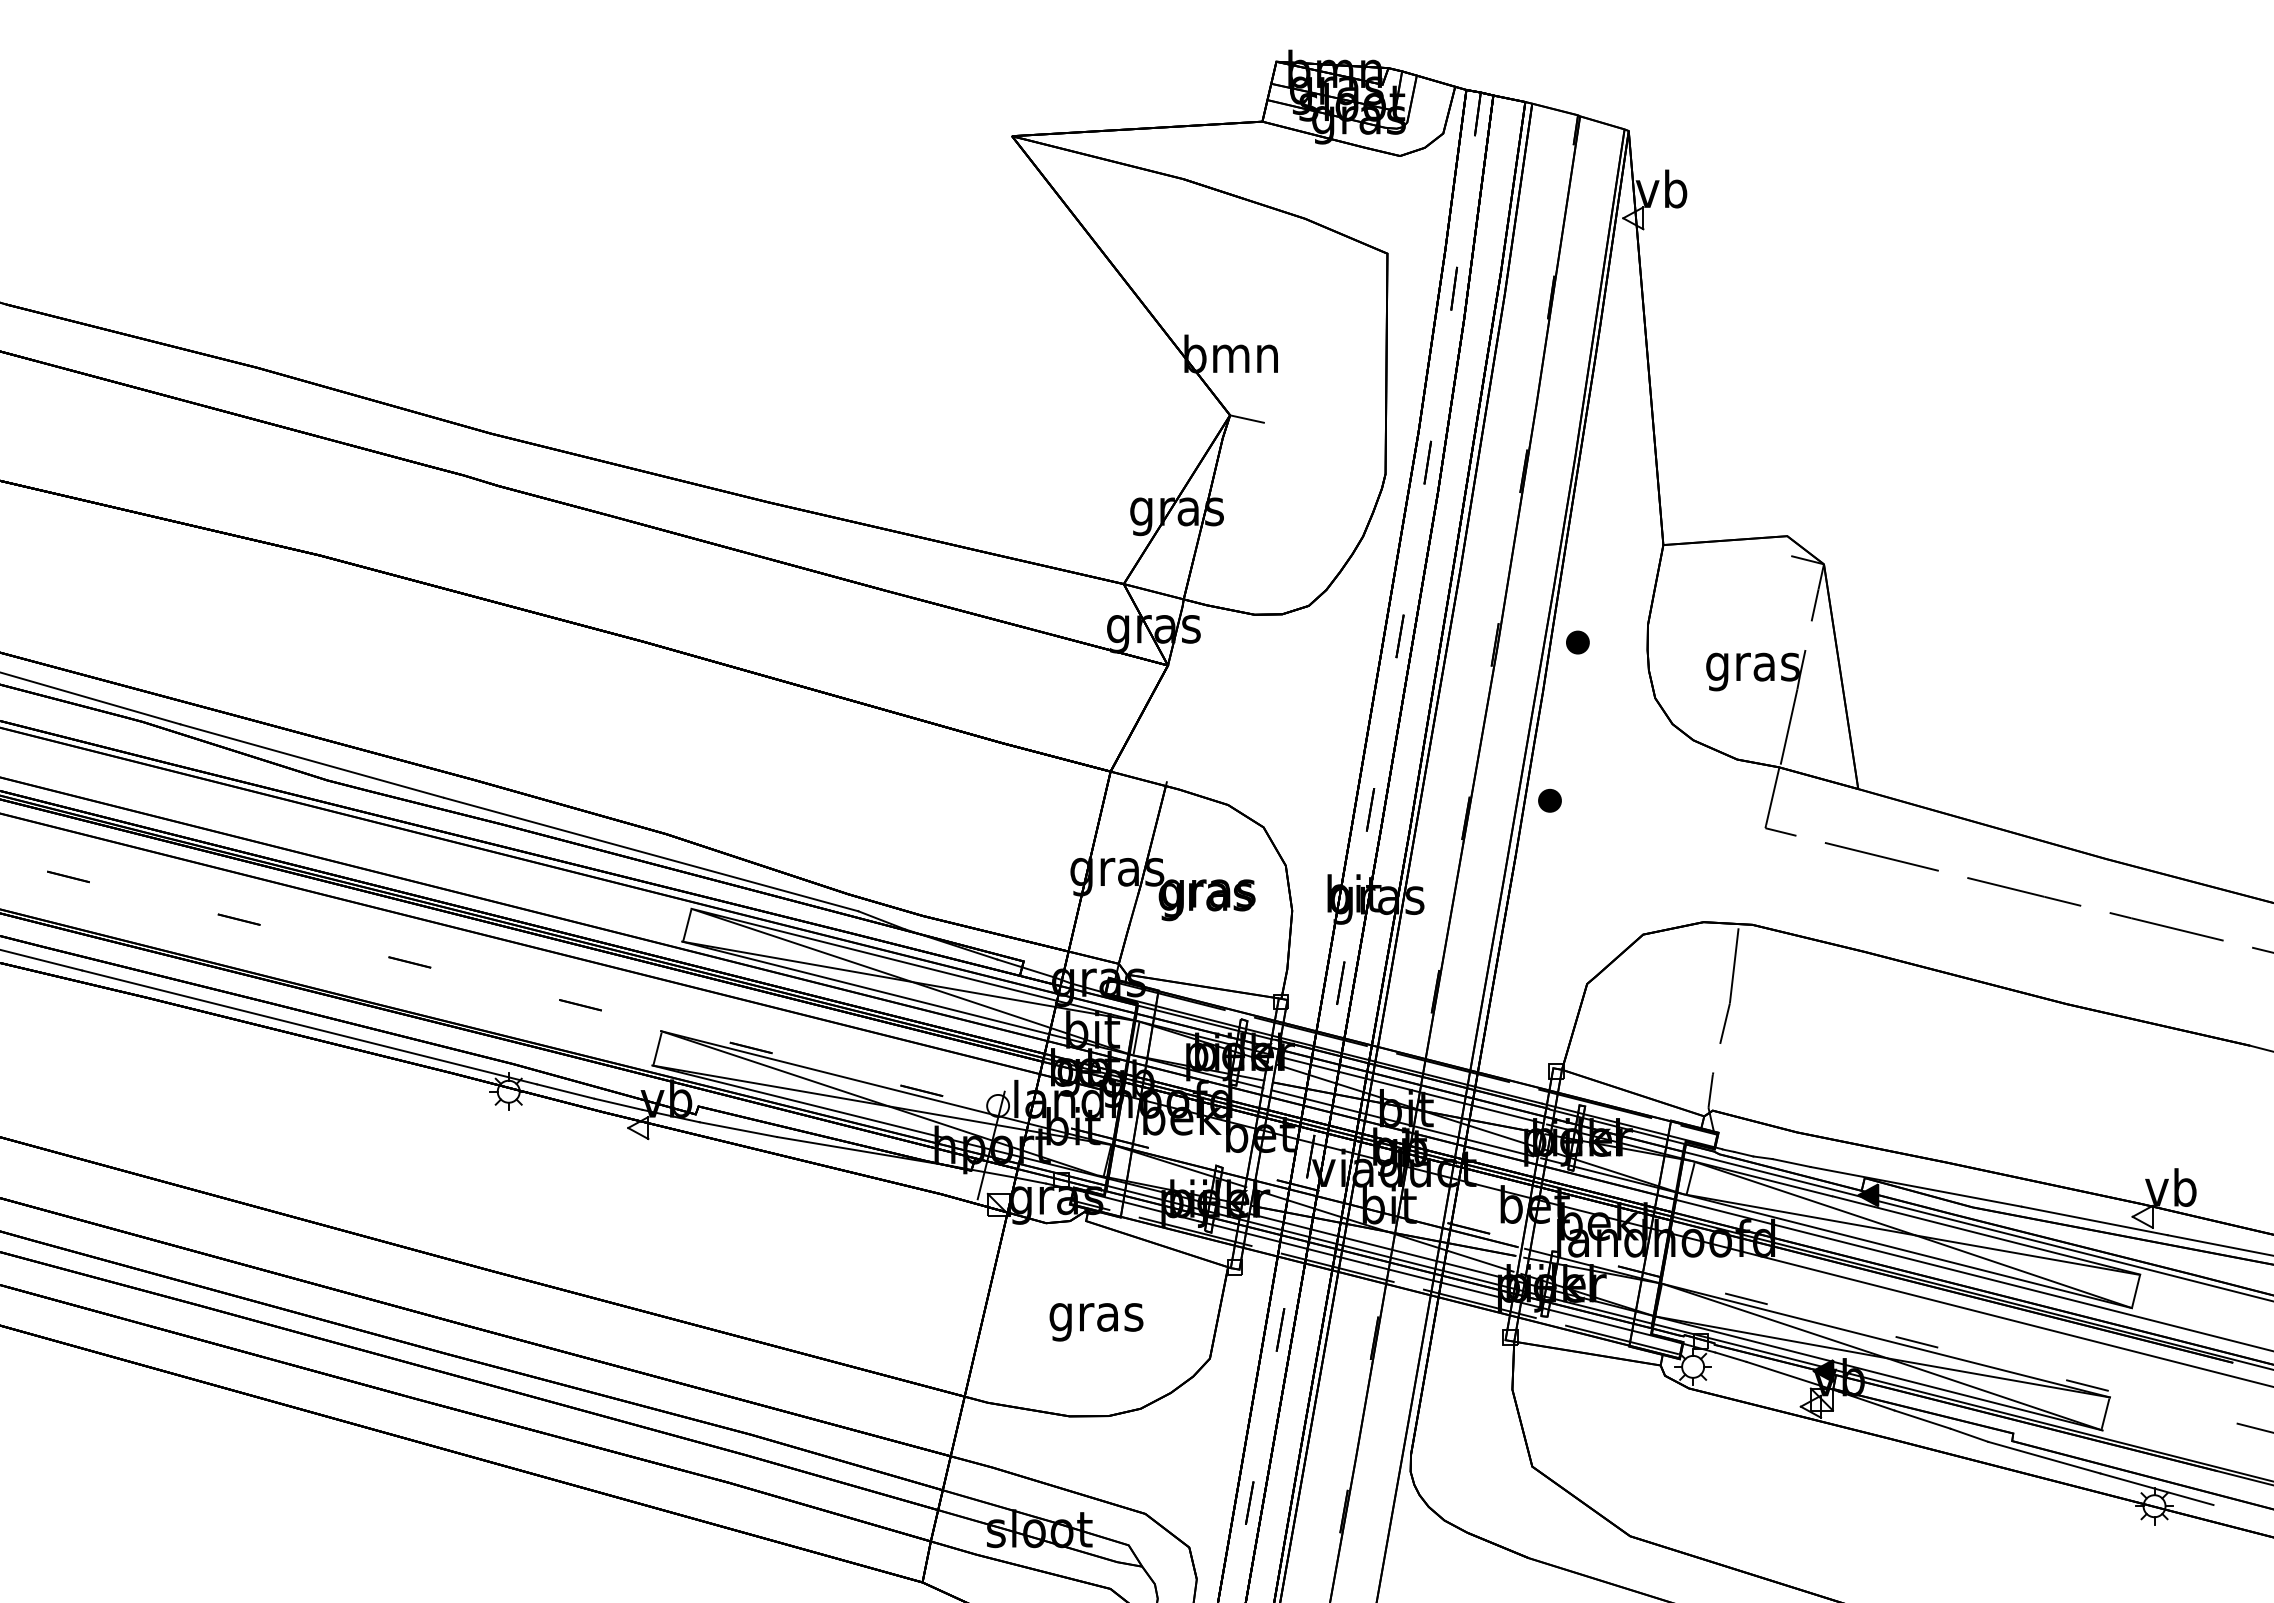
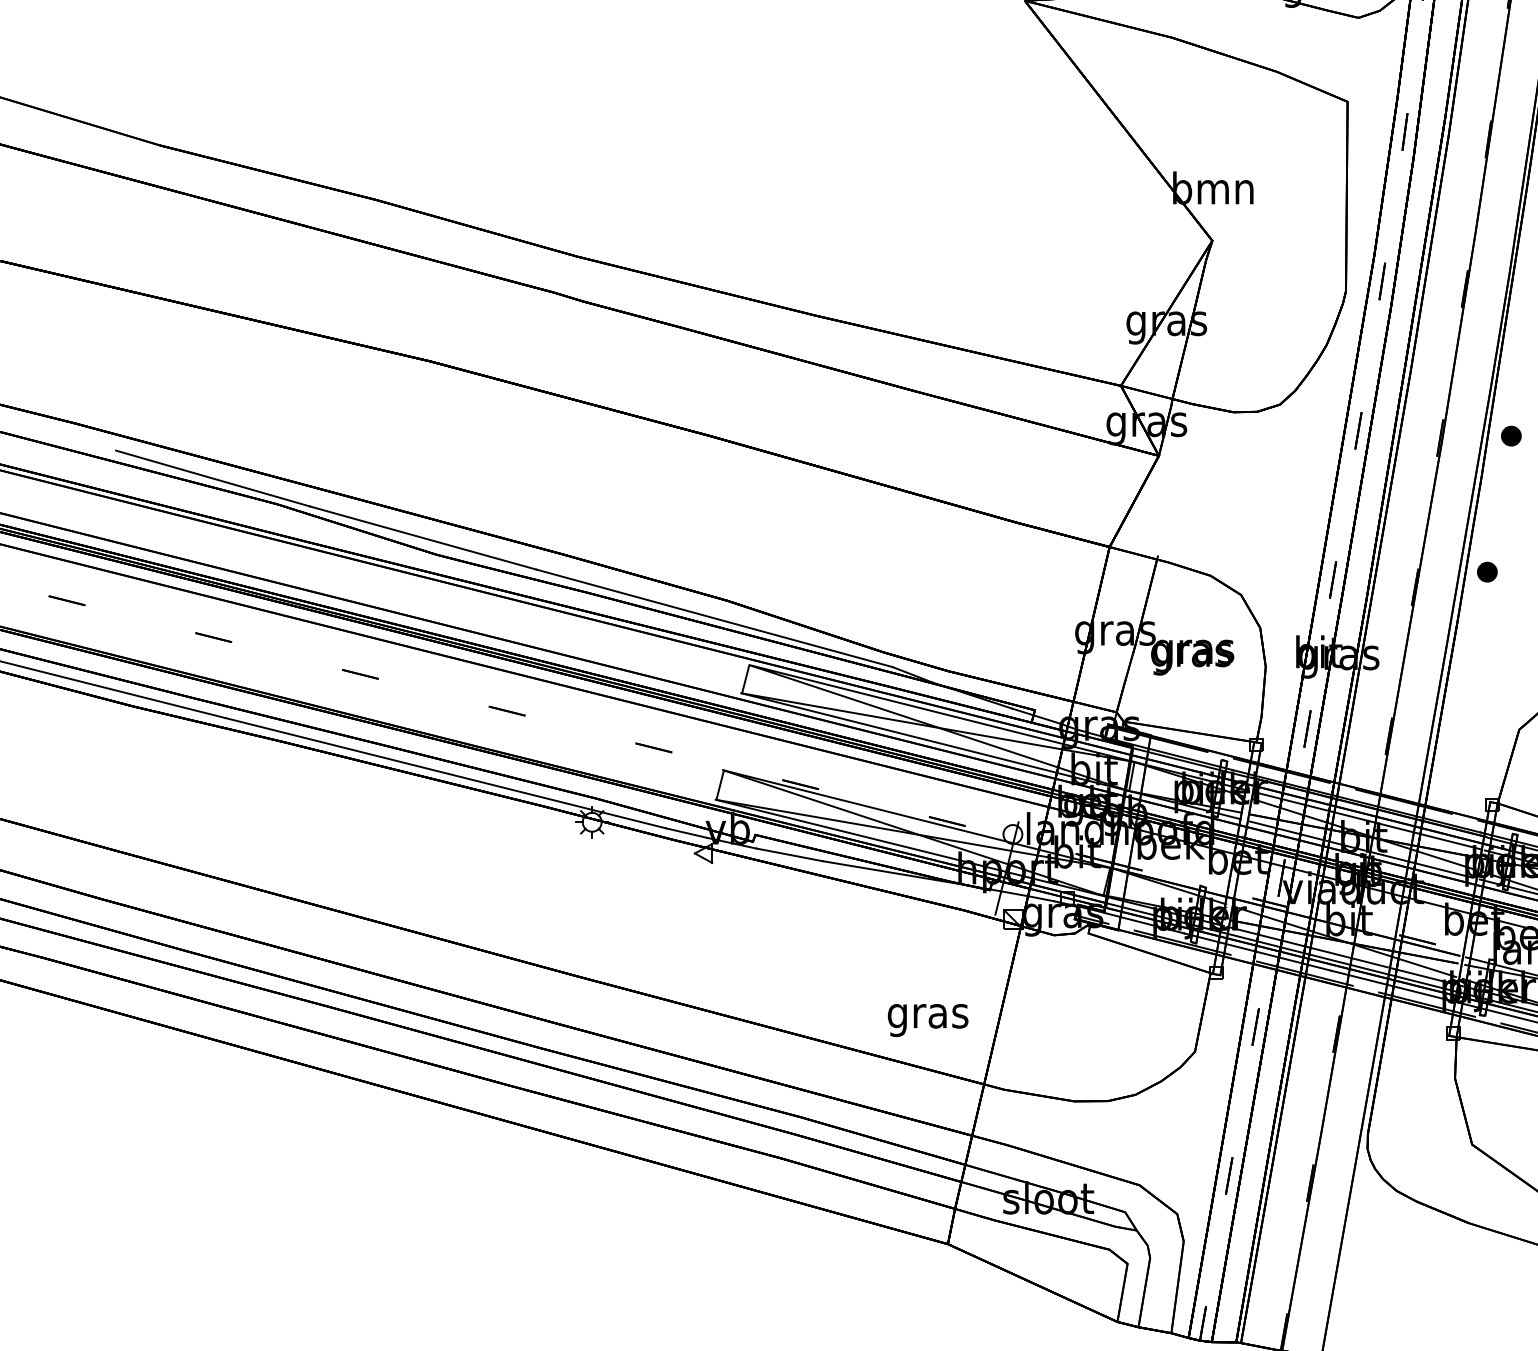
line: (1247, 418) -> (1227, 243), removed
text: (1096, 1322) -> (928, 1020), moved

